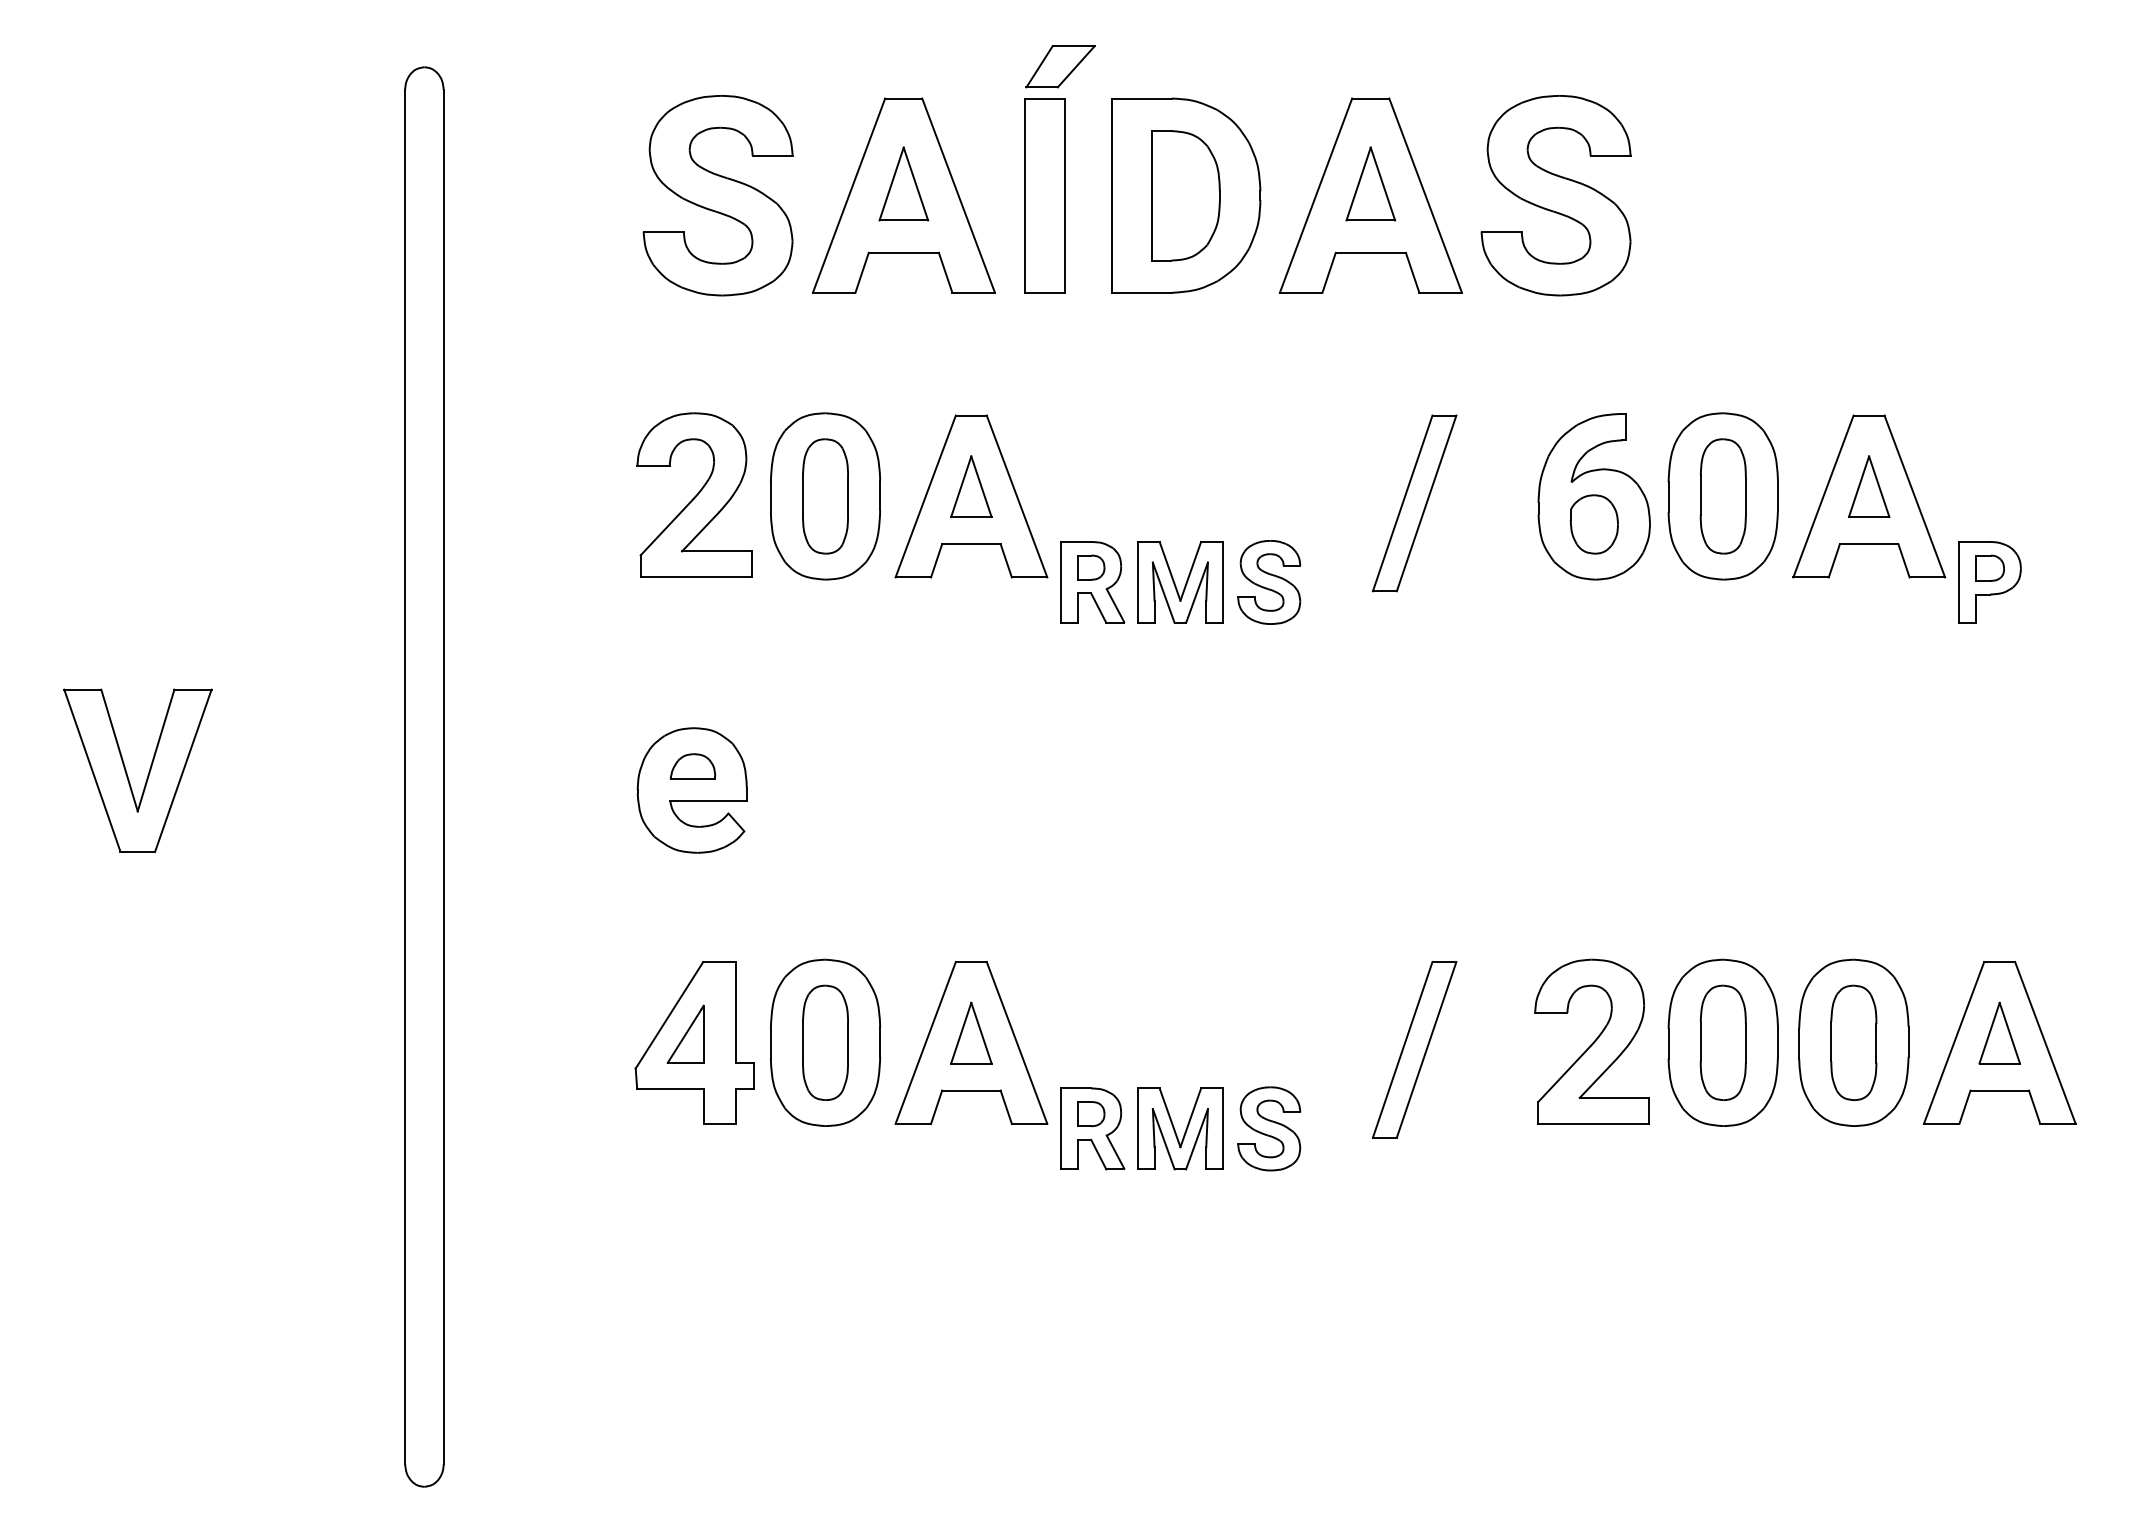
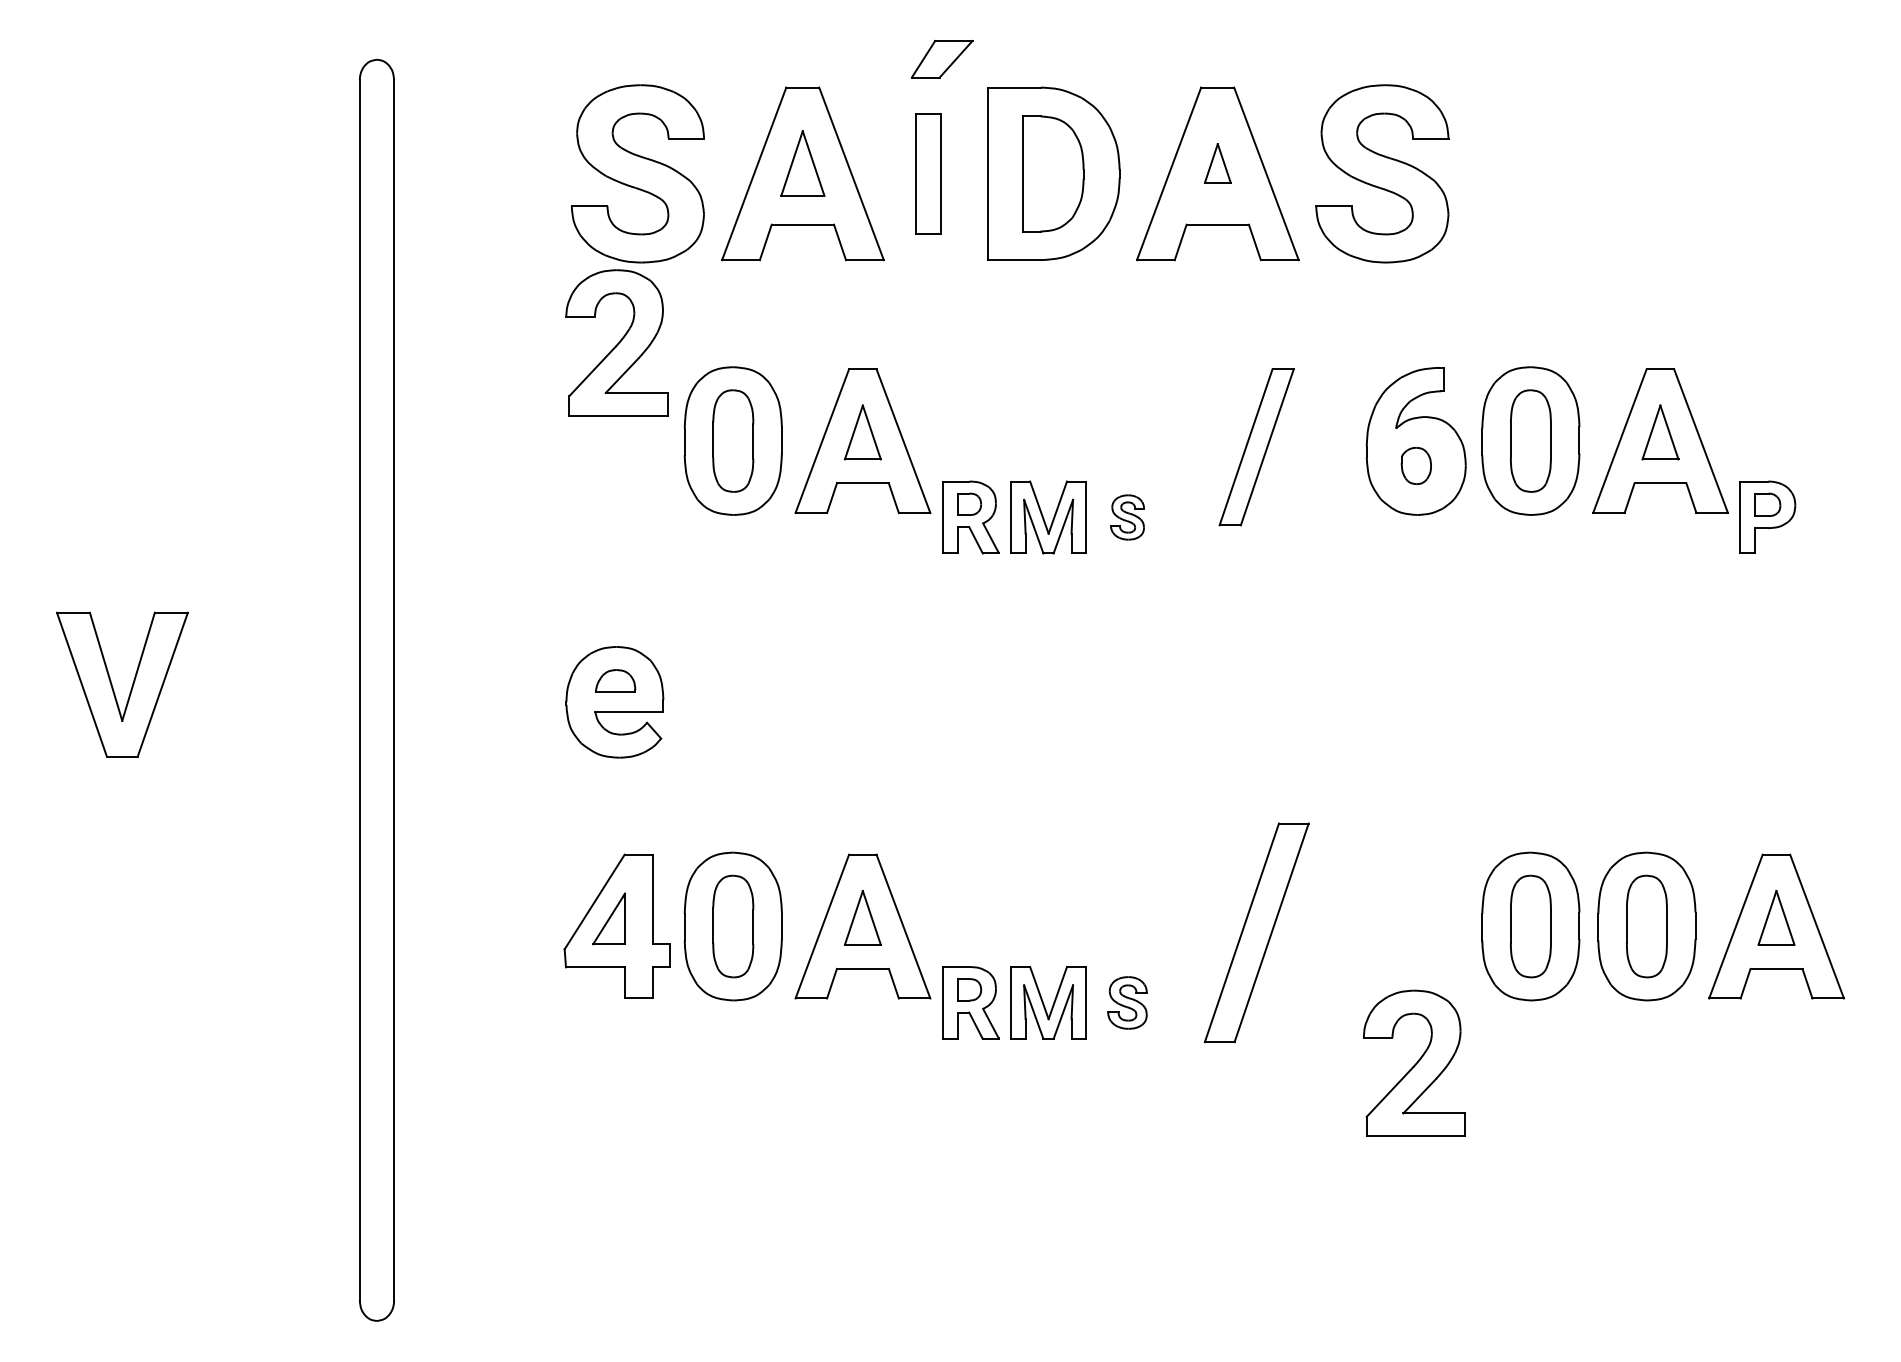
part: (1370, 184) -> (1217, 163), size x0.6
part: (1045, 195) -> (928, 173), size x0.7
part: (694, 494) -> (616, 342), moved
part: (1594, 523) -> (1416, 465), size x0.7
part: (1269, 582) -> (1127, 517), size x0.6
part: (1592, 1040) -> (1414, 1062), moved
part: (1414, 1049) -> (1256, 932), size x1.4
part: (1269, 1128) -> (1127, 1002), size x0.7

